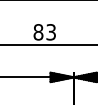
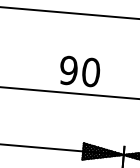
text: (44, 32) -> (79, 71), 83 -> 90

